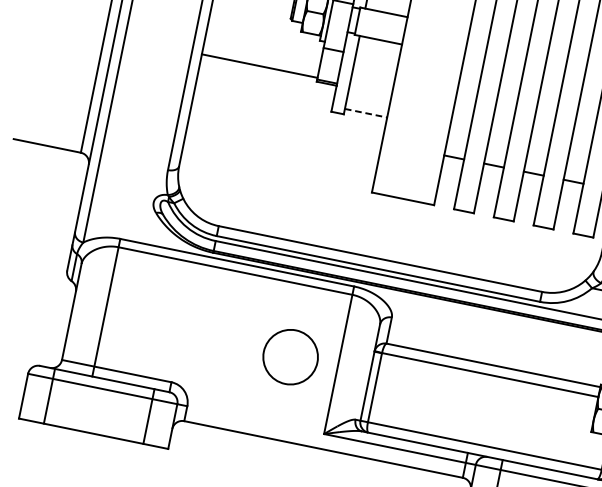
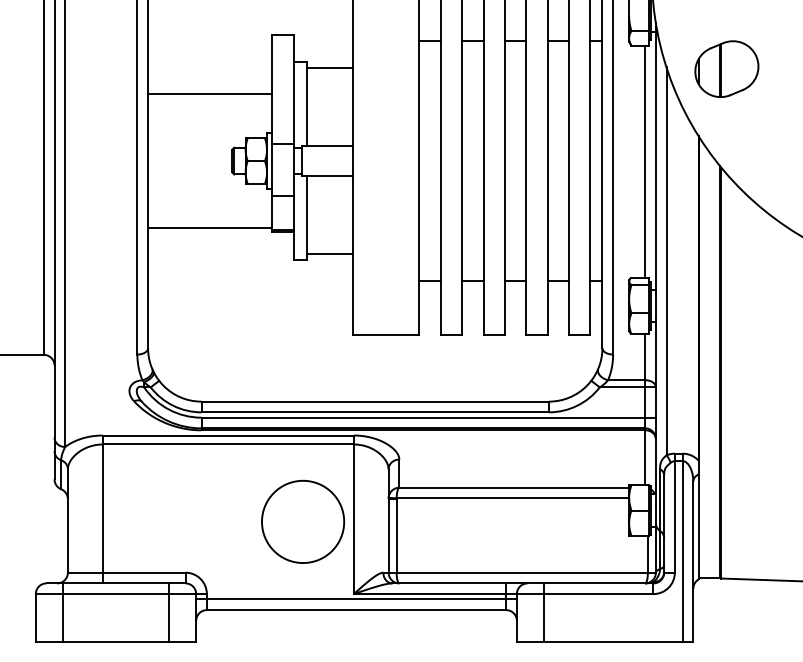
line: (365, 113) -> (329, 254), dashed -> solid
circle: (290, 356) -> (303, 521), size x1.43
line: (325, 439) -> (356, 599), added

